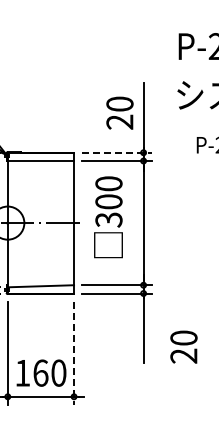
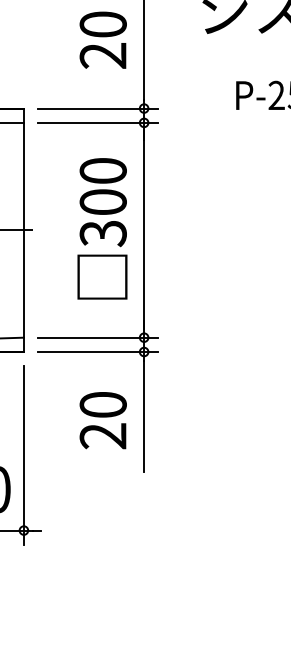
line: (117, 152) -> (99, 108), dashed -> solid
text: (108, 217) -> (102, 229), moved
text: (183, 346) -> (102, 419), moved
line: (74, 353) -> (24, 455), dashed -> solid

